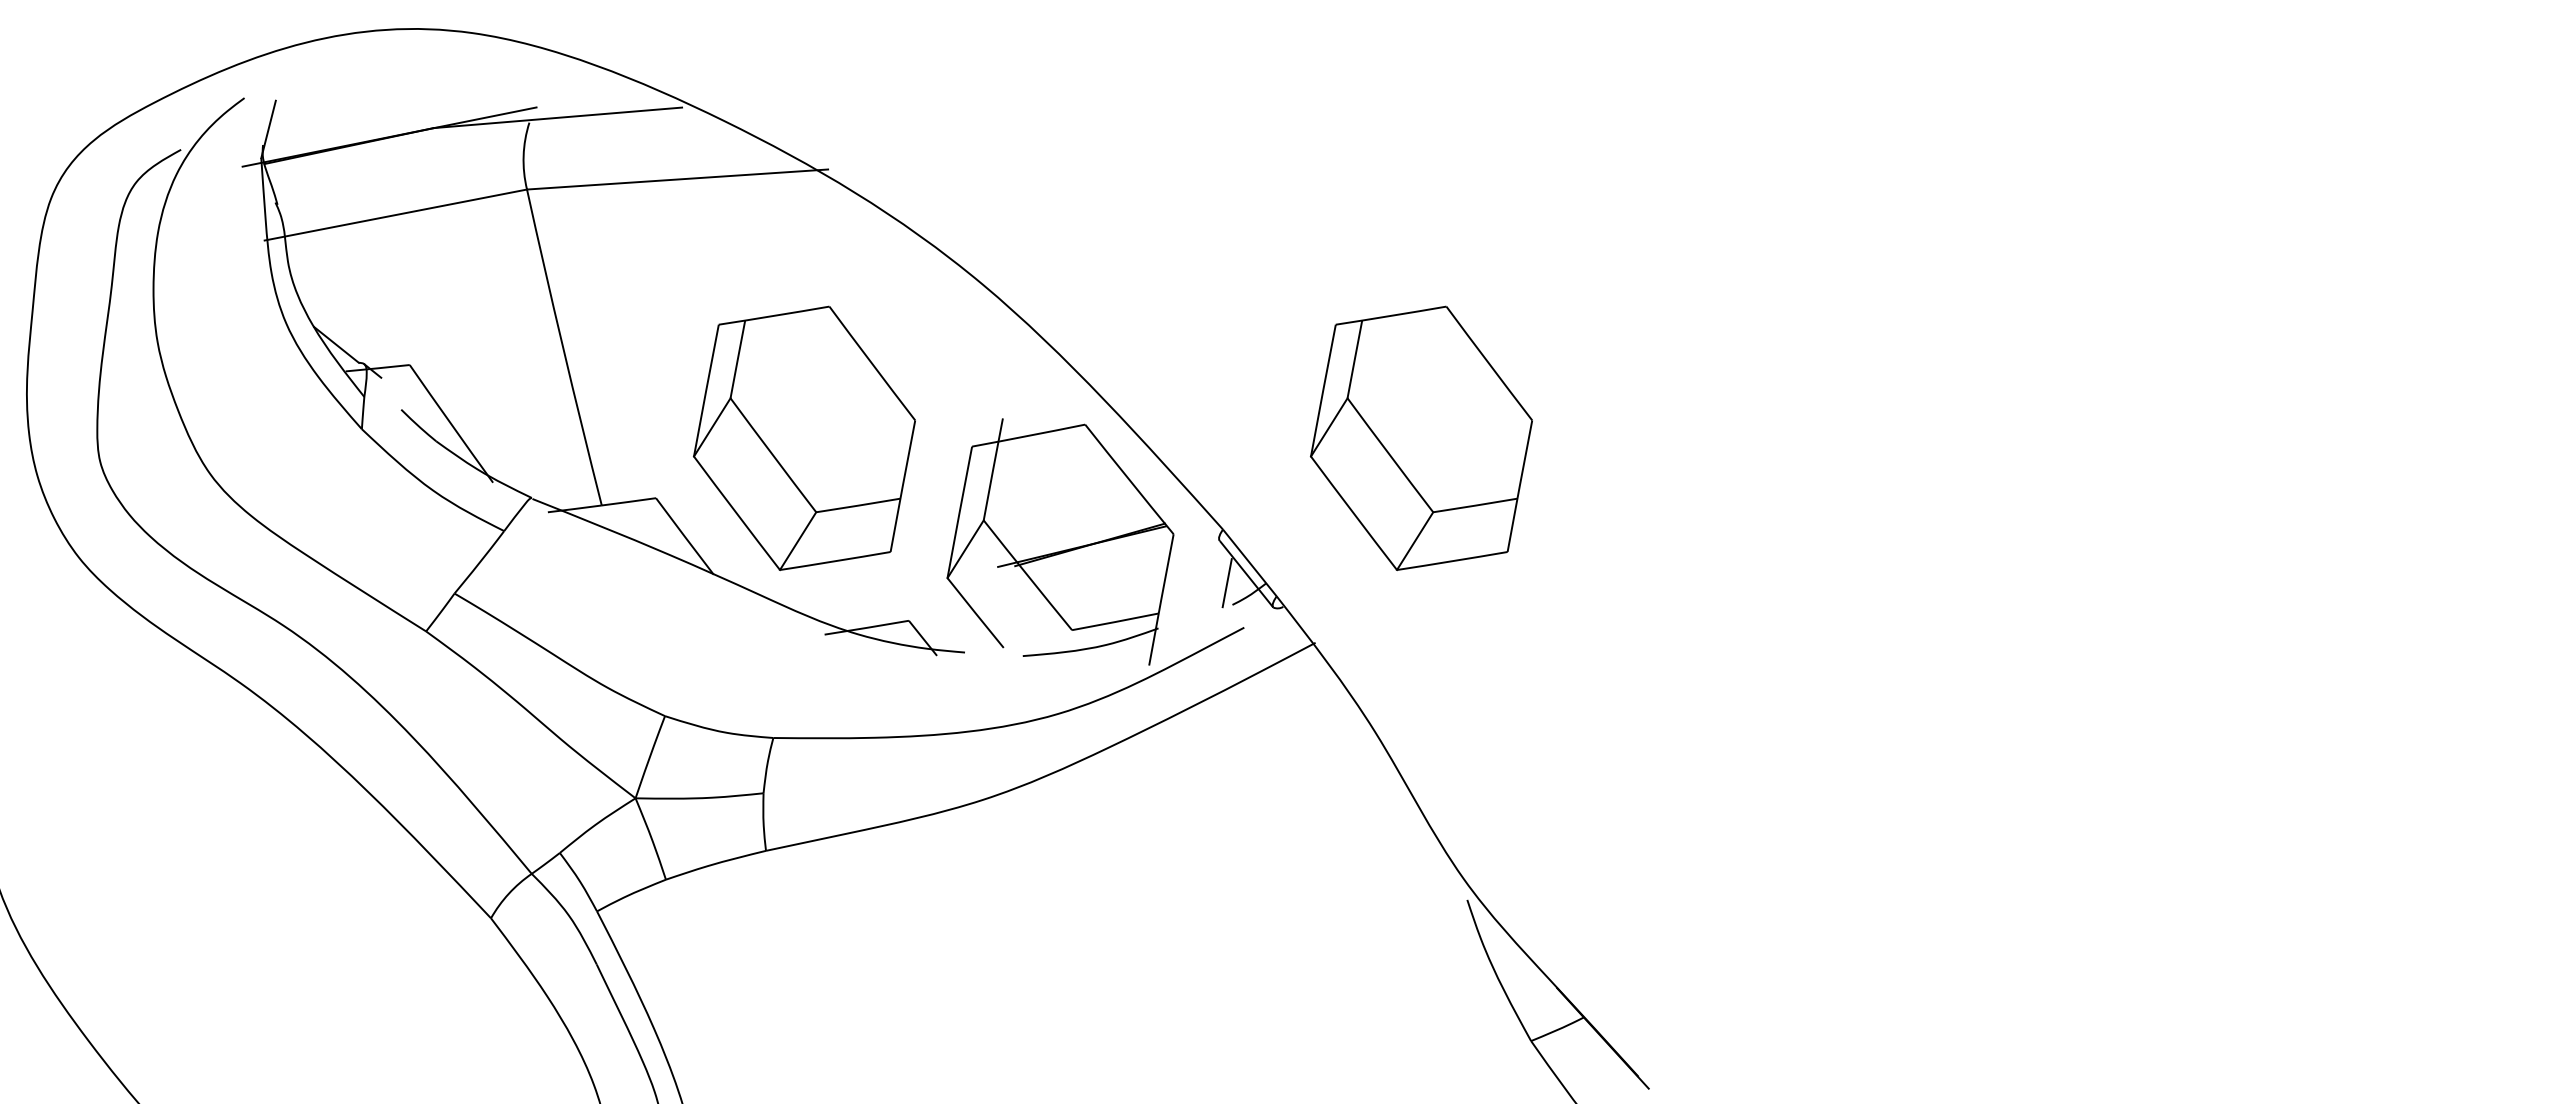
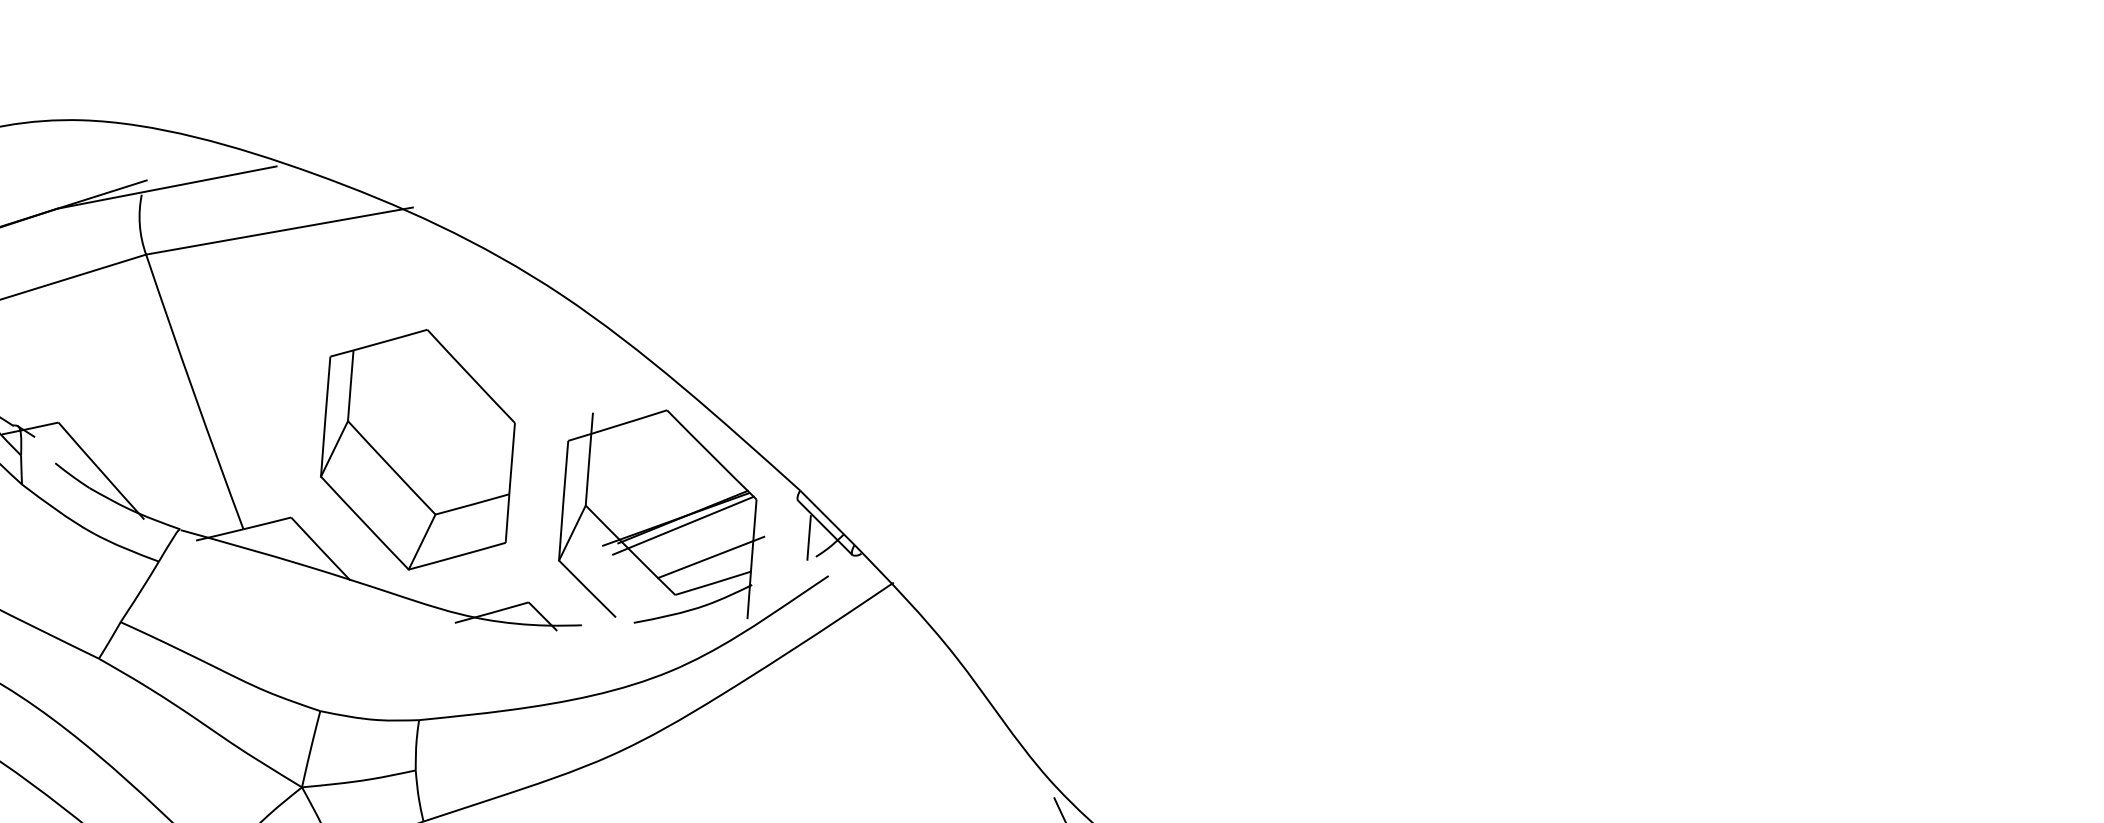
part: (1421, 437) -> (968, 389), removed
line: (1089, 554) -> (683, 525), added
line: (1116, 592) -> (711, 557), added

